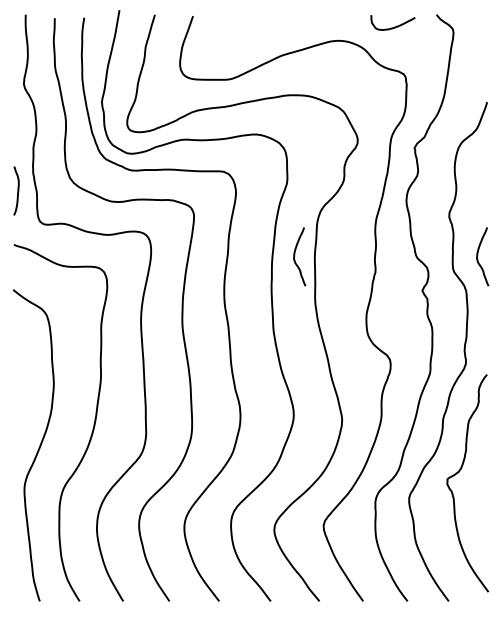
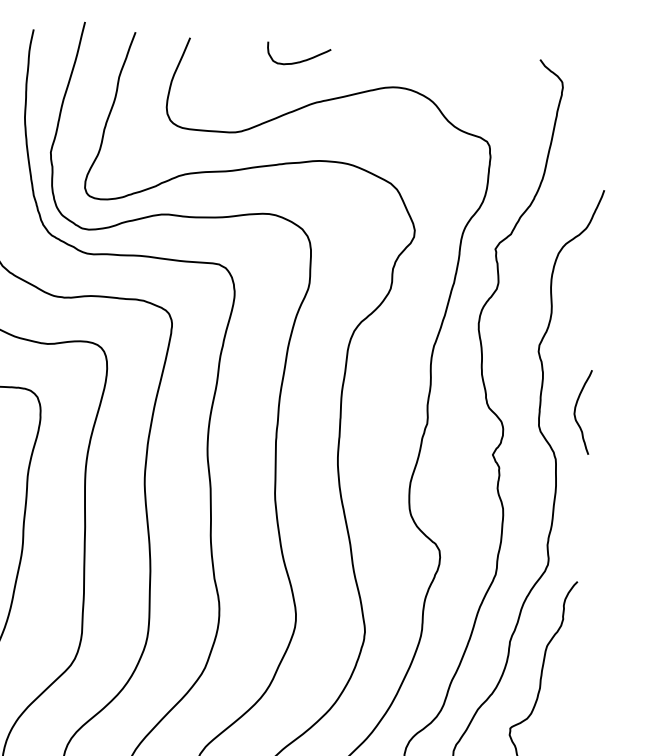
curve: (394, 26) -> (300, 60), moved
curve: (295, 255) -> (313, 391), removed

